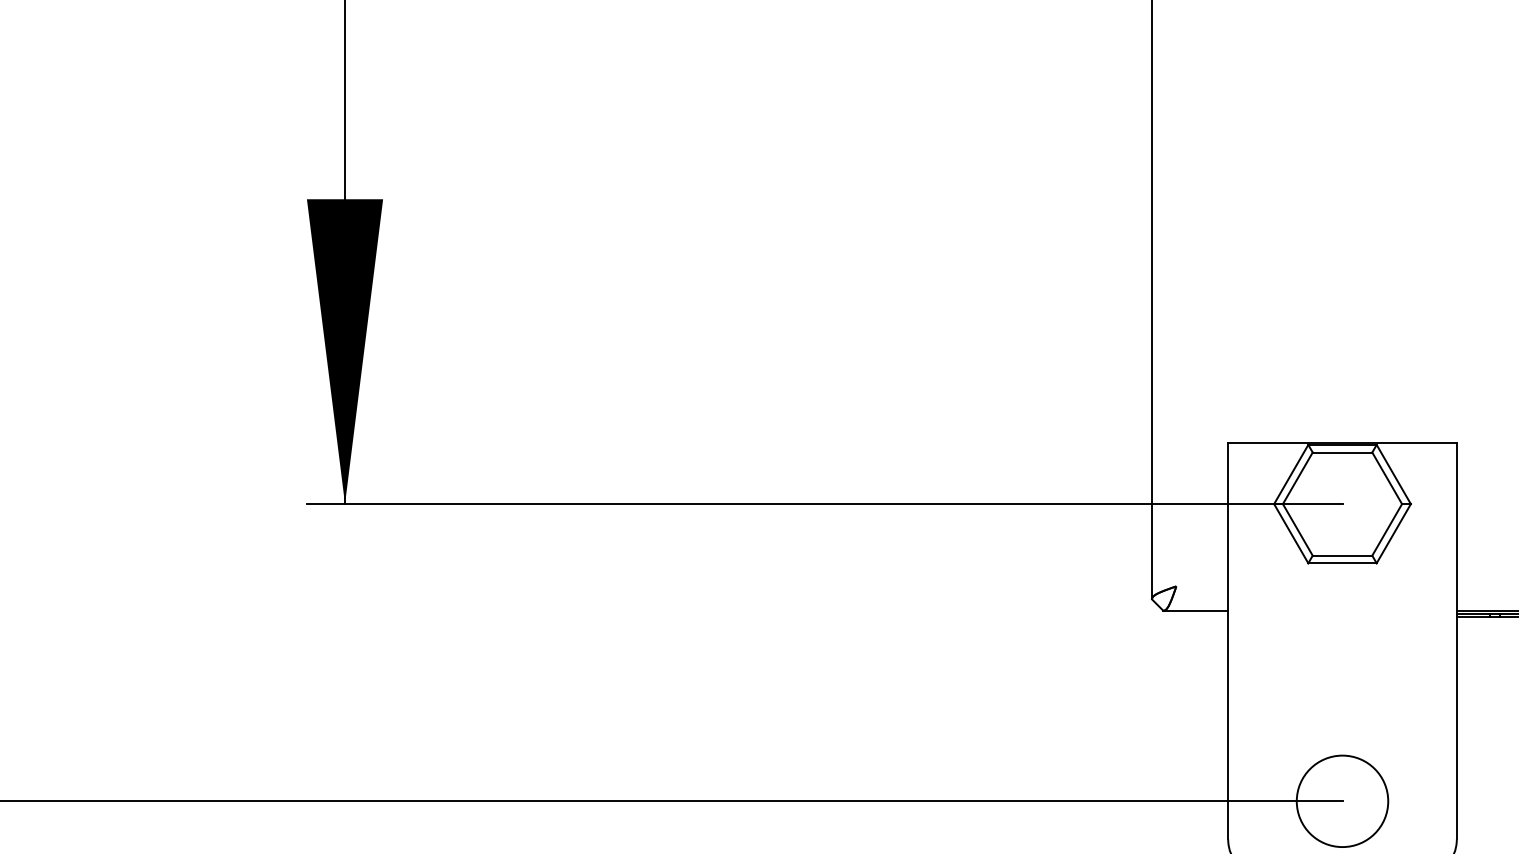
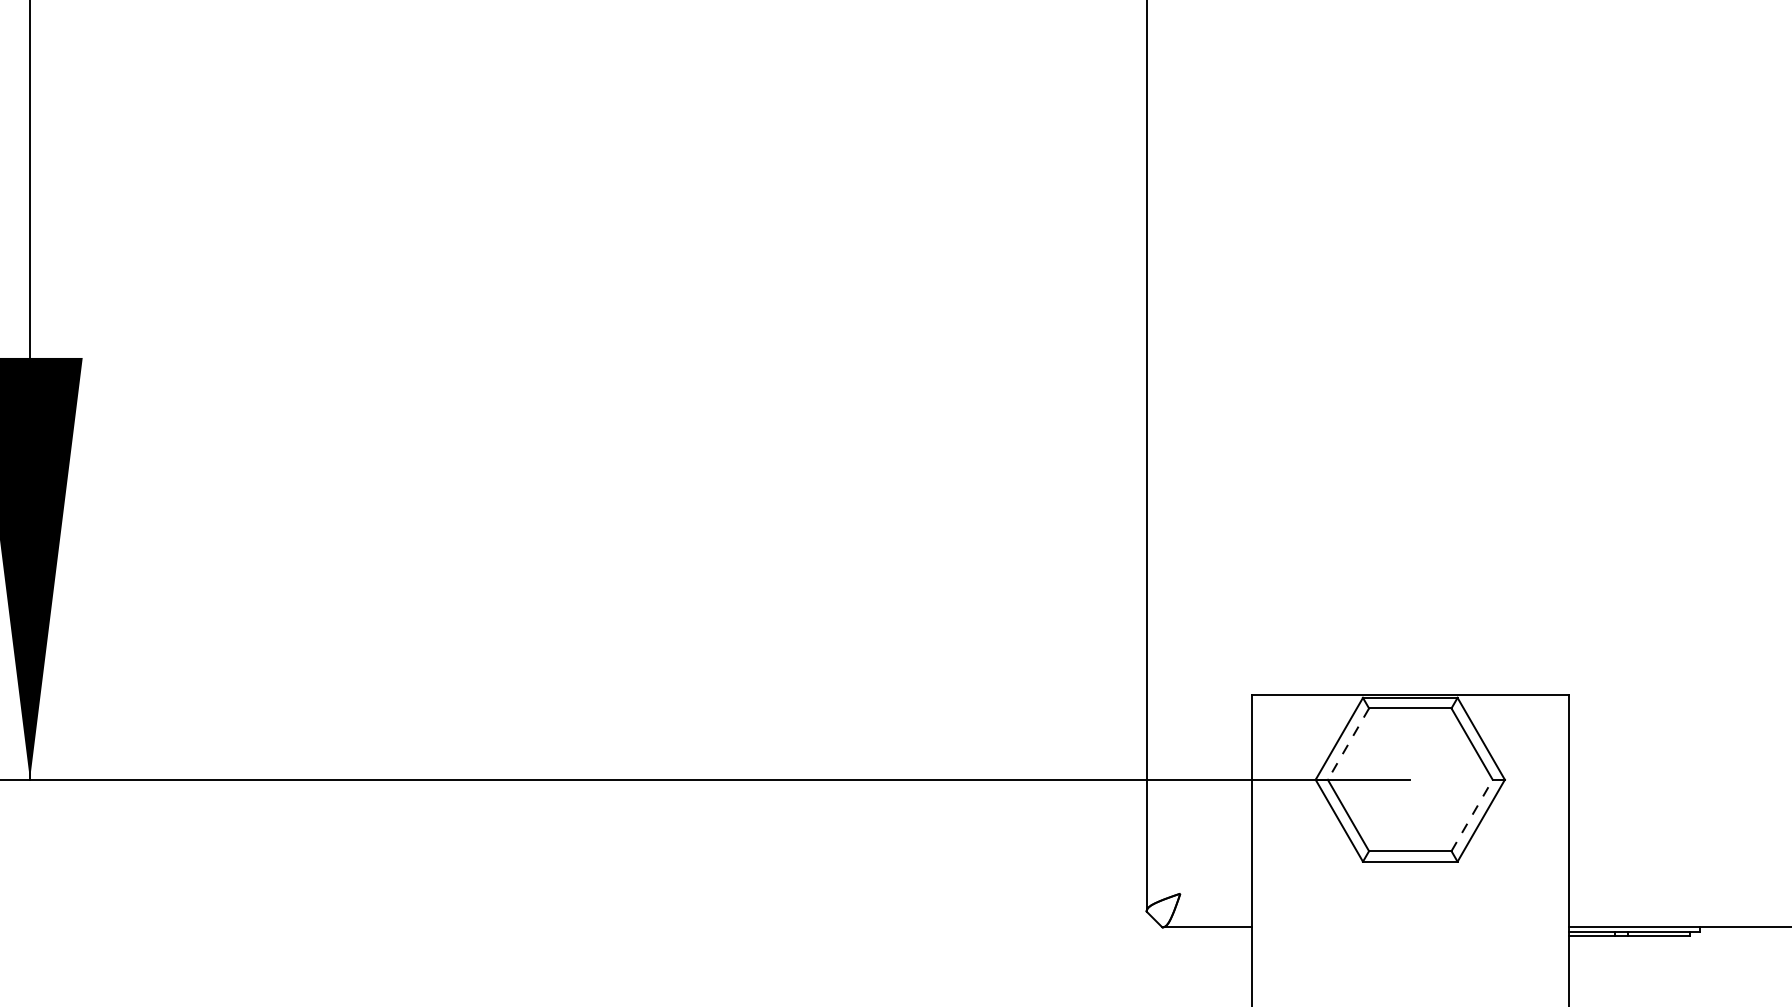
line: (1297, 478) -> (1348, 744), solid -> dashed
line: (1387, 529) -> (1472, 814), solid -> dashed

